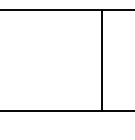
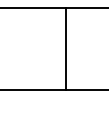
line: (102, 60) -> (65, 48), moved

